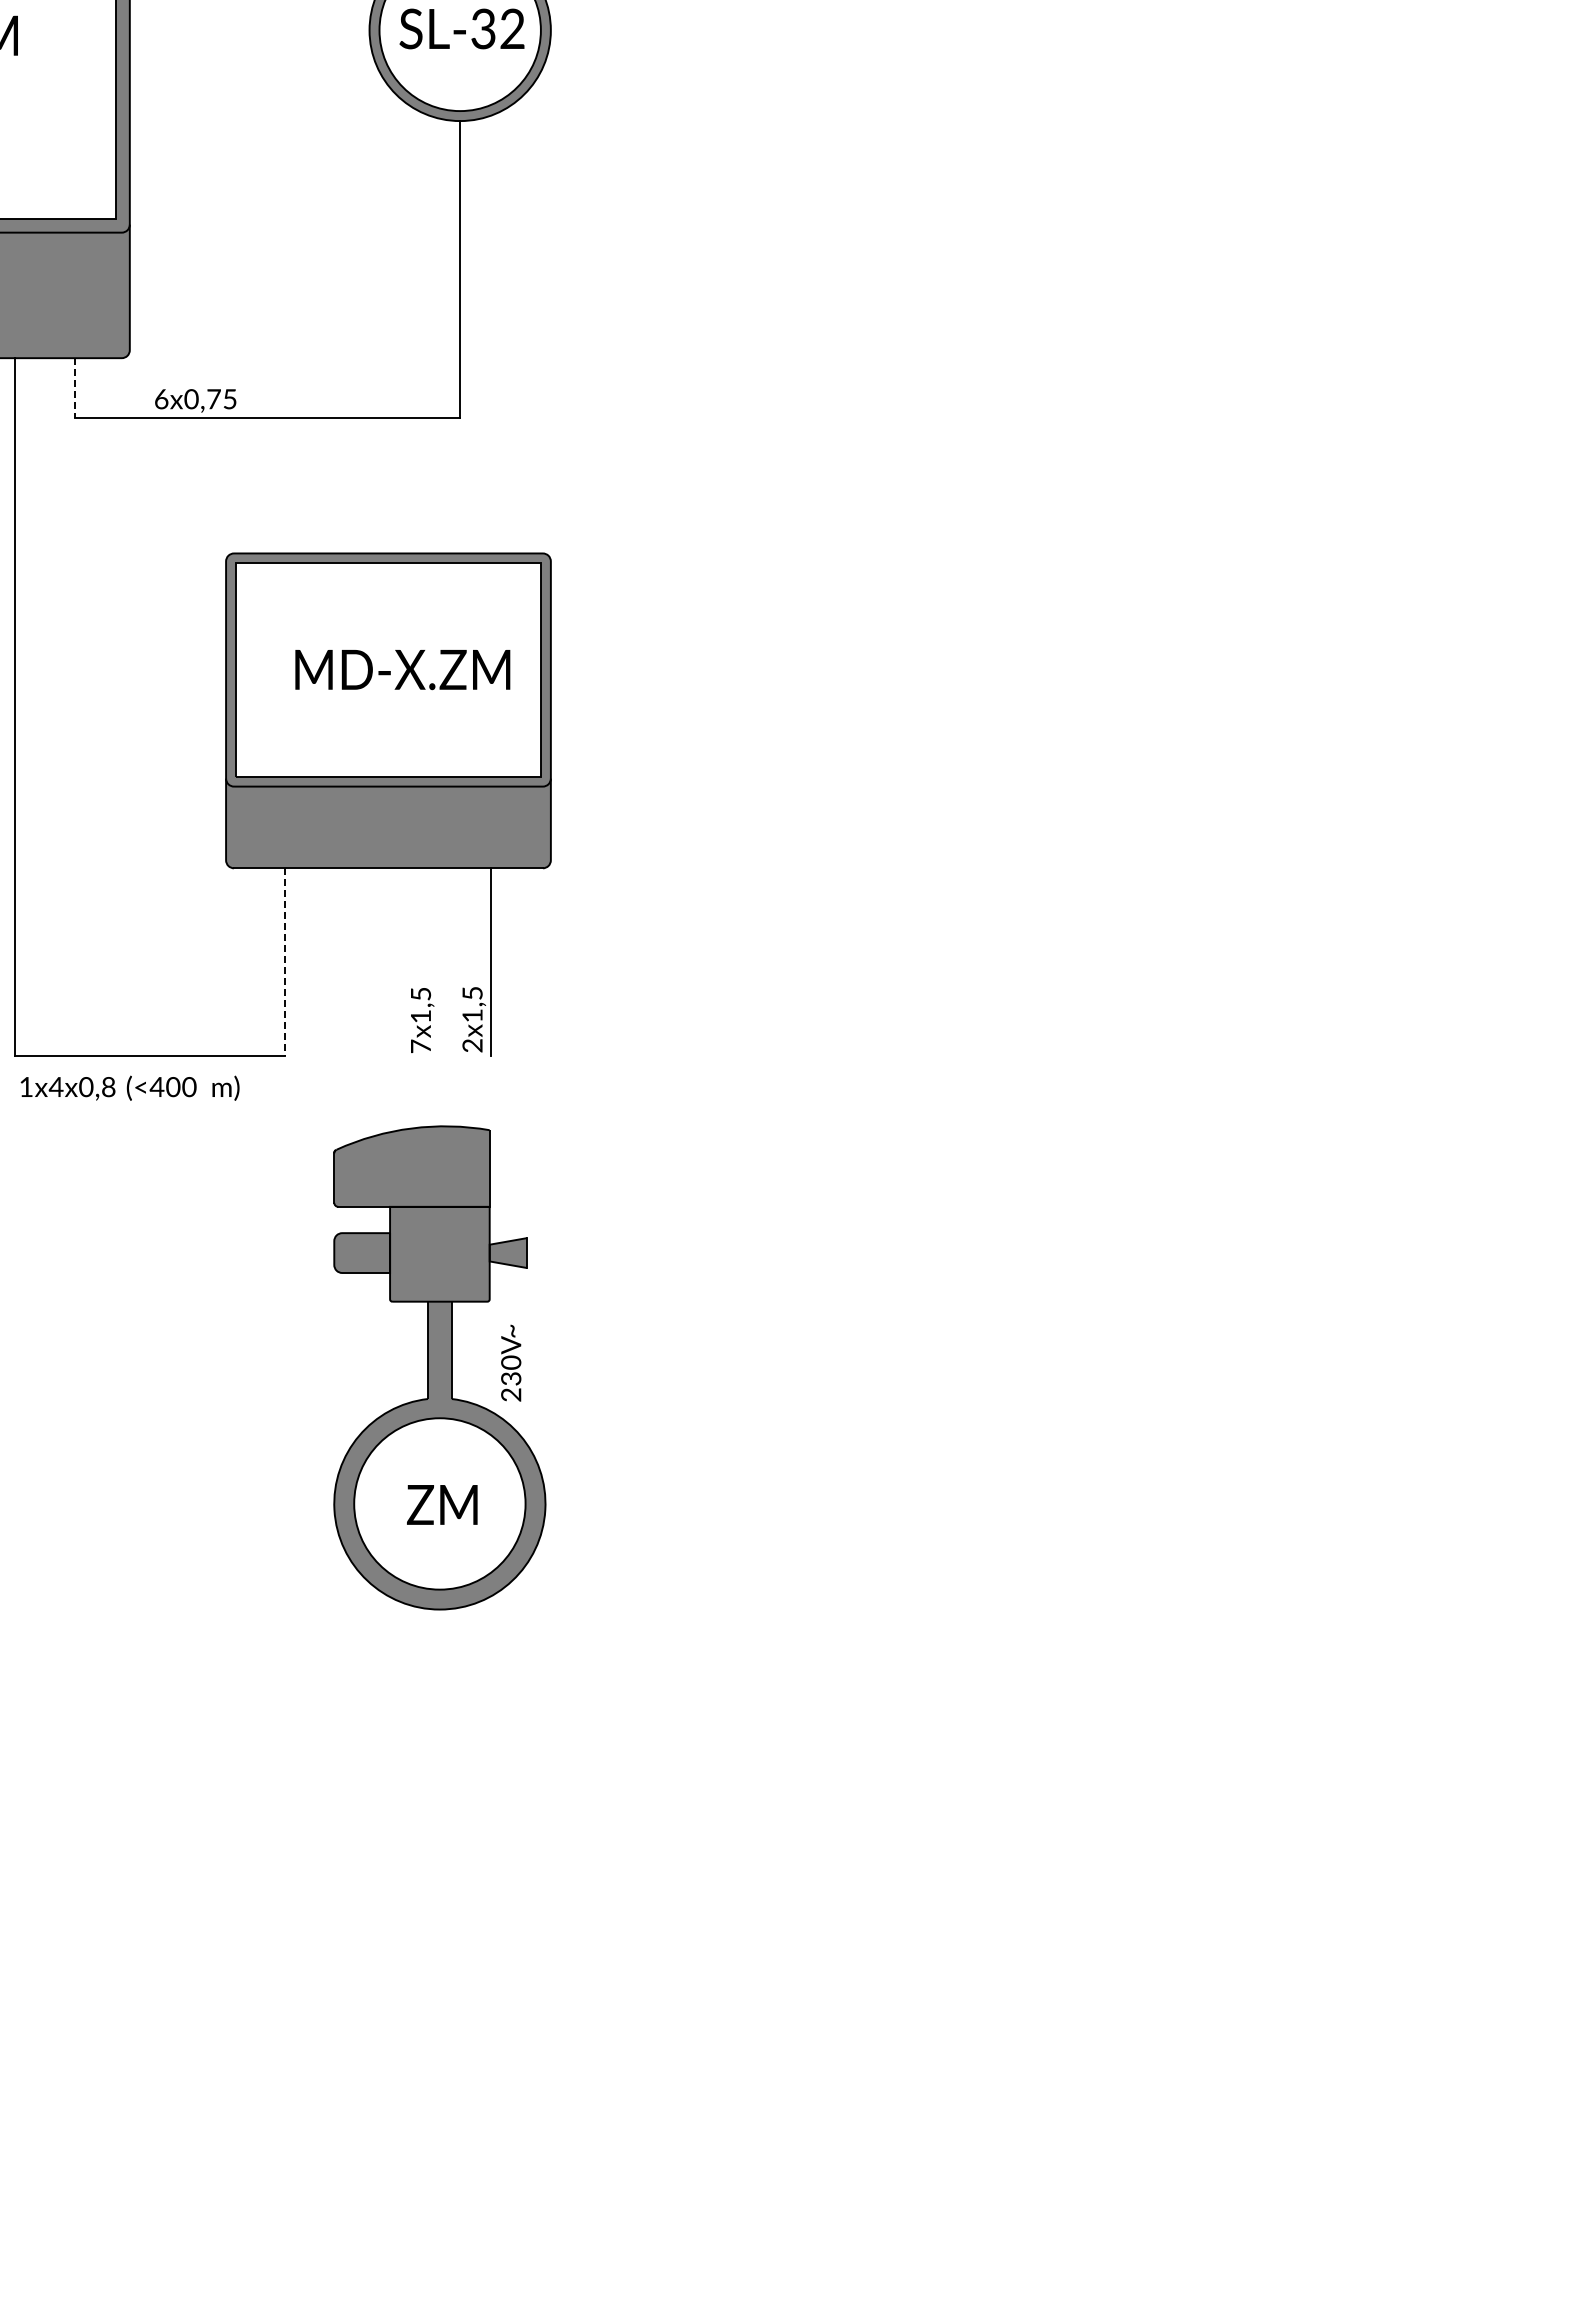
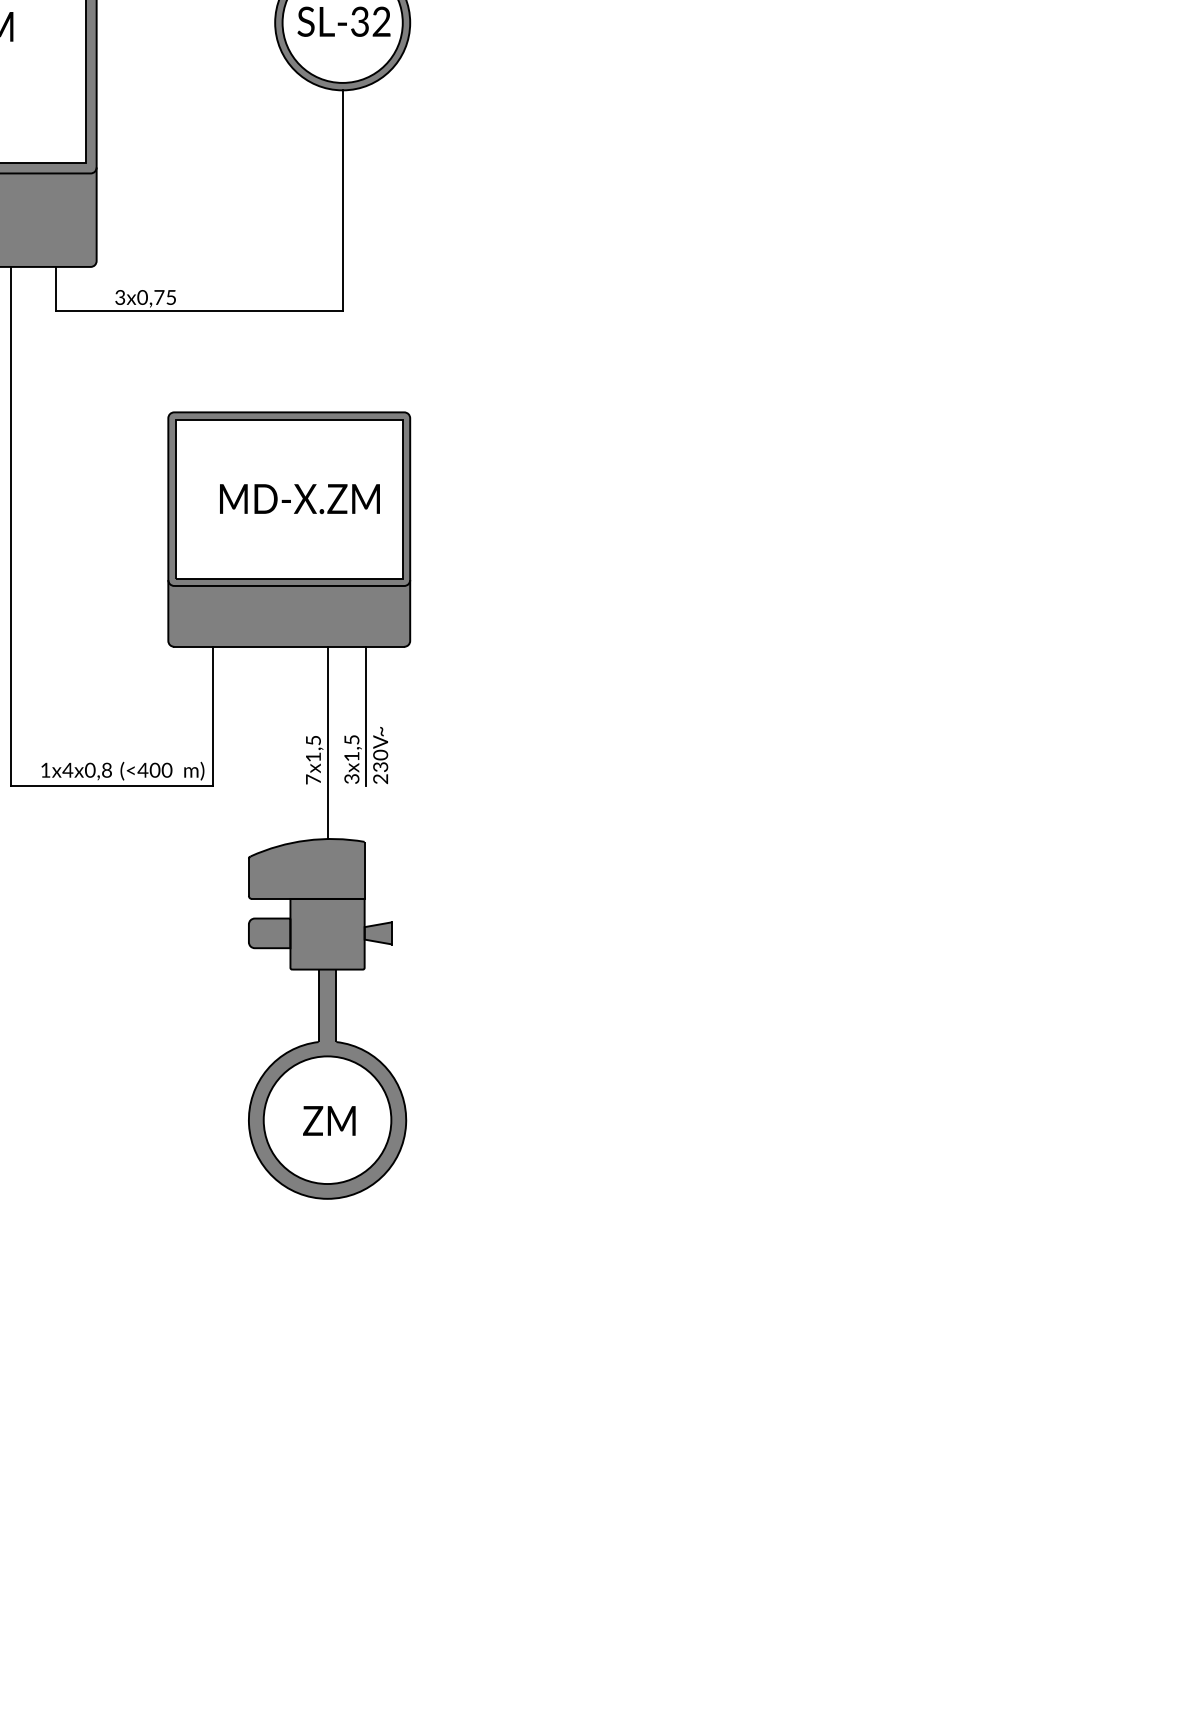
line: (75, 388) -> (56, 289), dashed -> solid
text: (161, 398) -> (120, 296), 6x0,75 -> 3x0,75
line: (285, 961) -> (212, 716), dashed -> solid
line: (439, 997) -> (327, 743), added
text: (475, 1045) -> (354, 778), 2x1,5 -> 3x1,5
text: (129, 1087) -> (122, 770), moved
text: (511, 1362) -> (380, 754), moved

